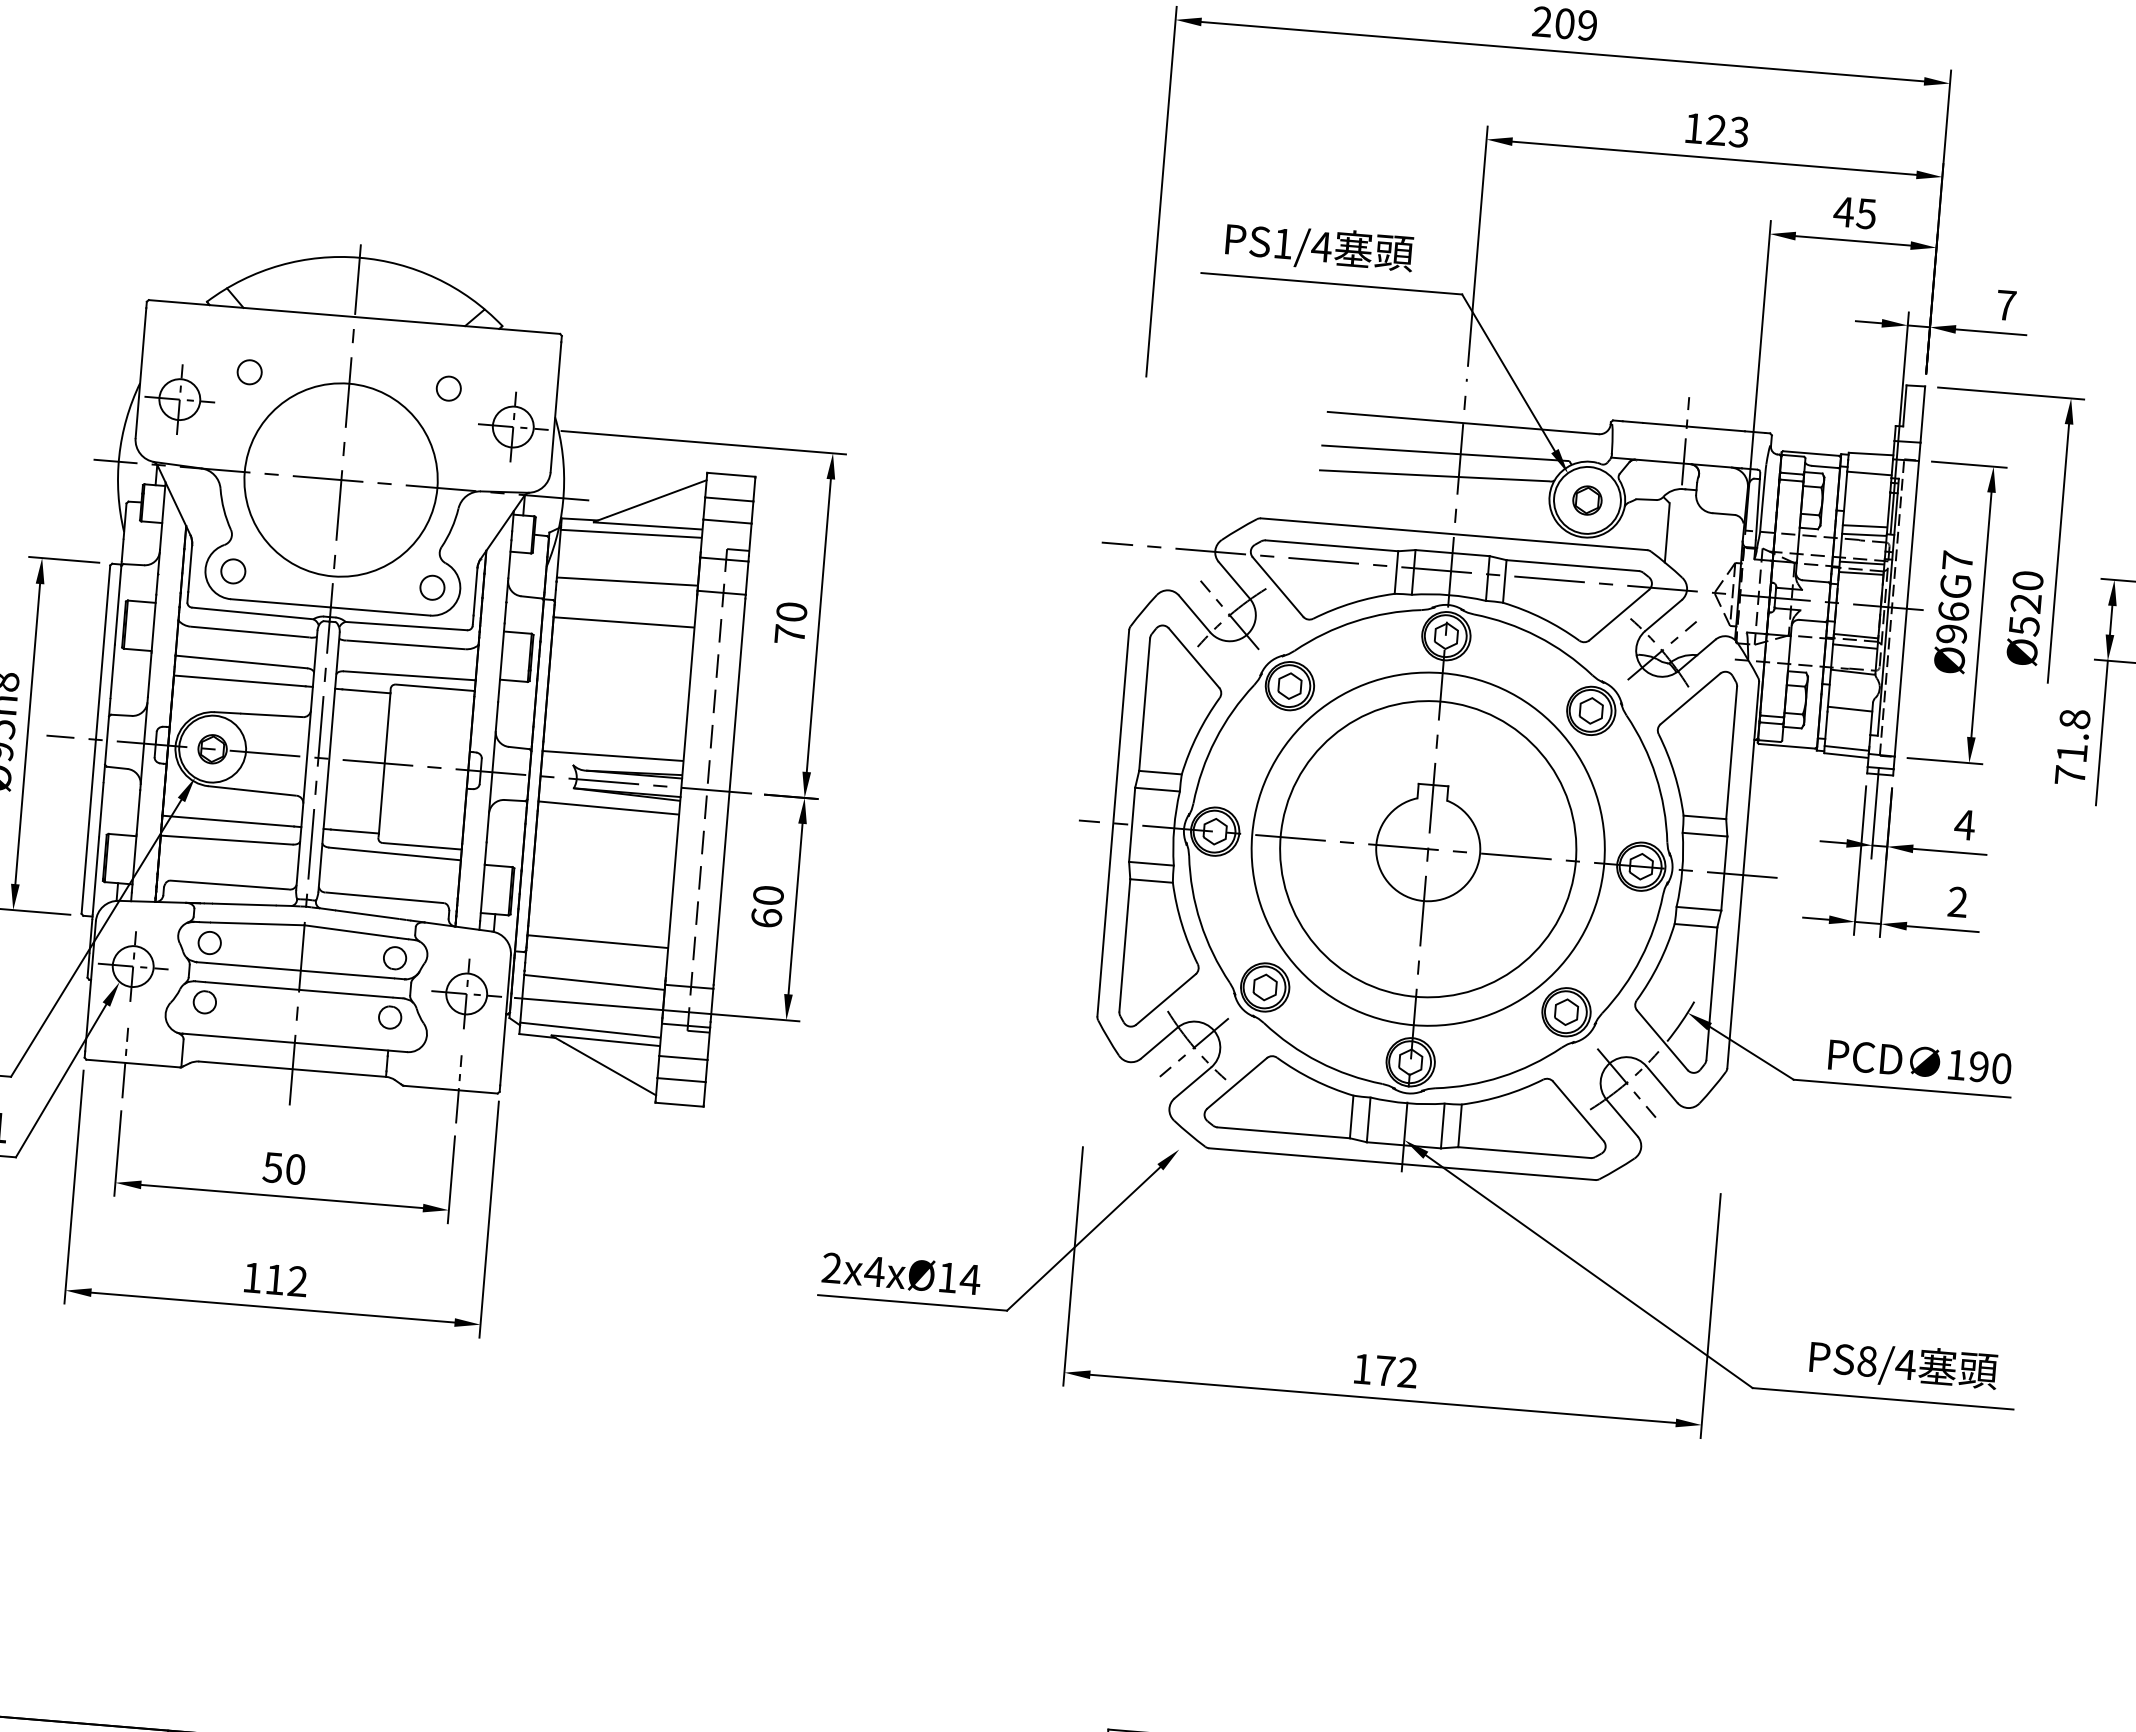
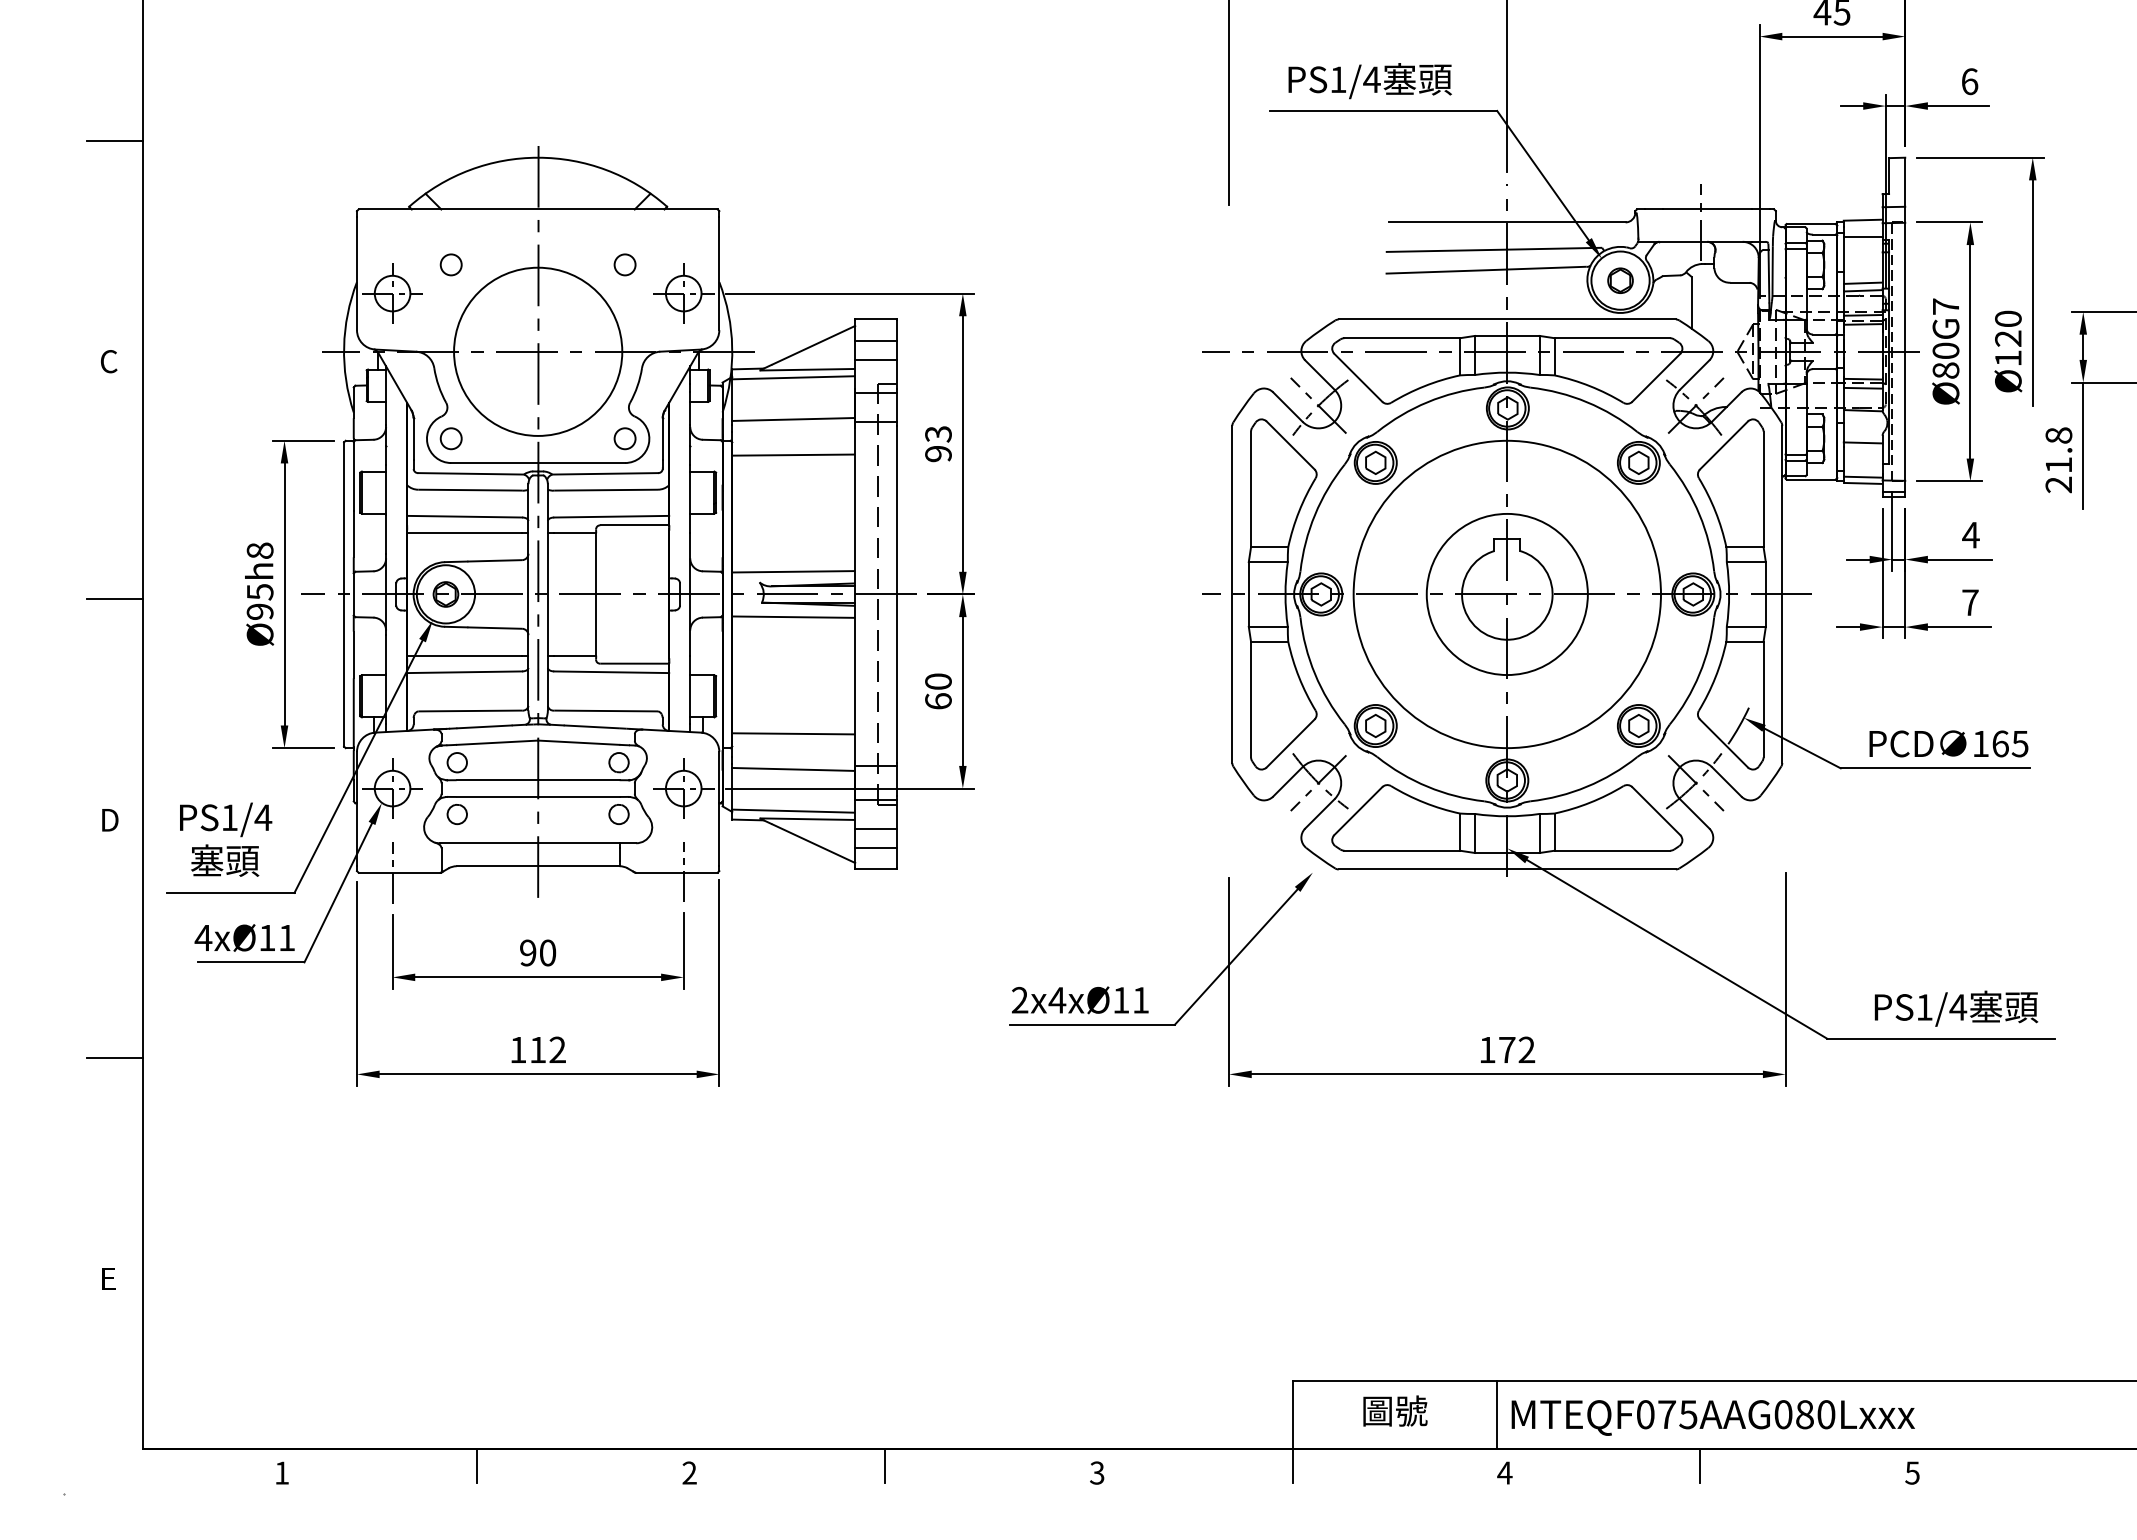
text: (2005, 305) -> (1969, 81), 7 -> 6
text: (1952, 622) -> (1945, 360), Ø96G7 -> Ø80G7
text: (790, 623) -> (938, 444), 70 -> 93
text: (2024, 626) -> (2008, 358), Ø520 -> Ø120
text: (2069, 775) -> (2058, 484), 71.8 -> 21.8
circle: (1427, 849) -> (1506, 594), size x0.62
text: (1957, 902) -> (1970, 602), 2 -> 7
text: (1990, 1067) -> (2010, 743), 190 -> 165
text: (272, 1167) -> (527, 952), 50 -> 90
text: (969, 1279) -> (1140, 1000), 2x4xØ14 -> 2x4xØ11
text: (1867, 1361) -> (1924, 1007), PS8/4 -> PS1/4

